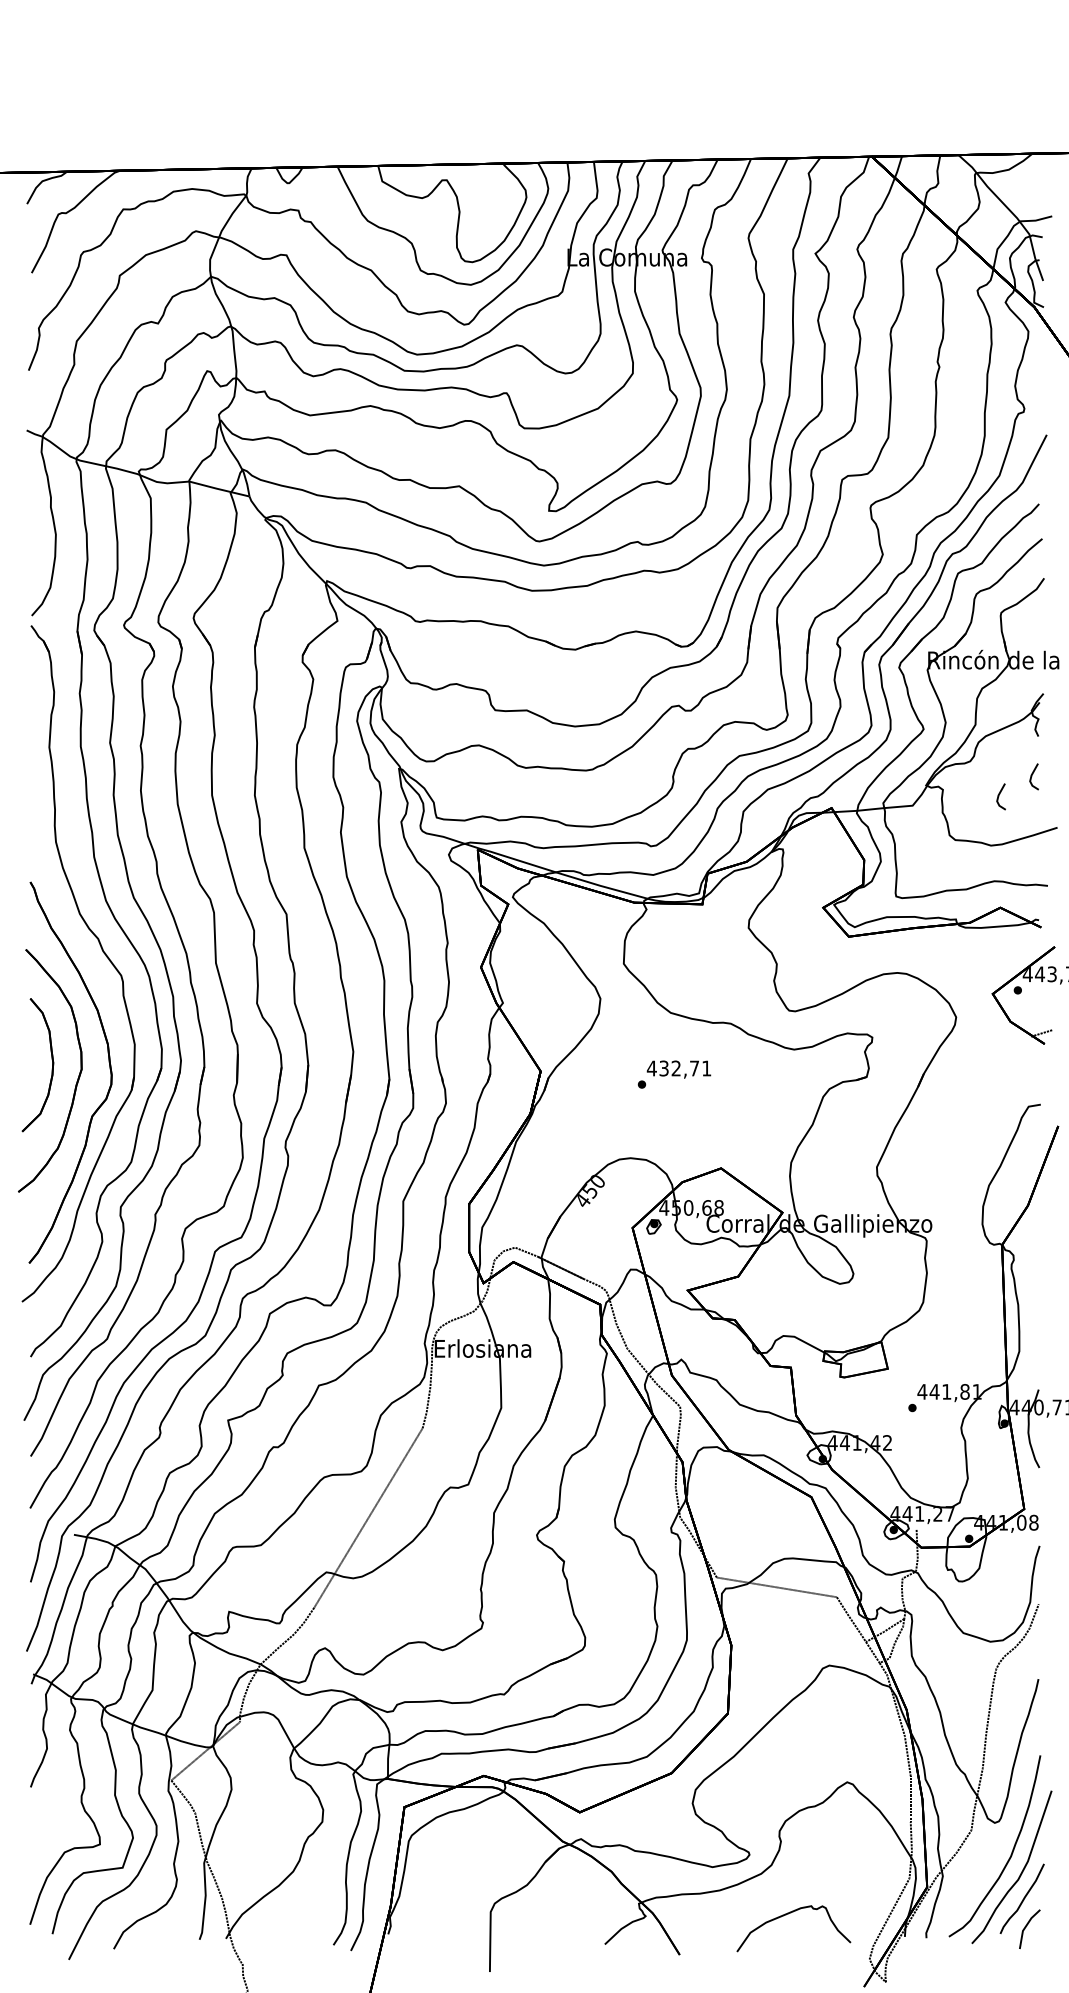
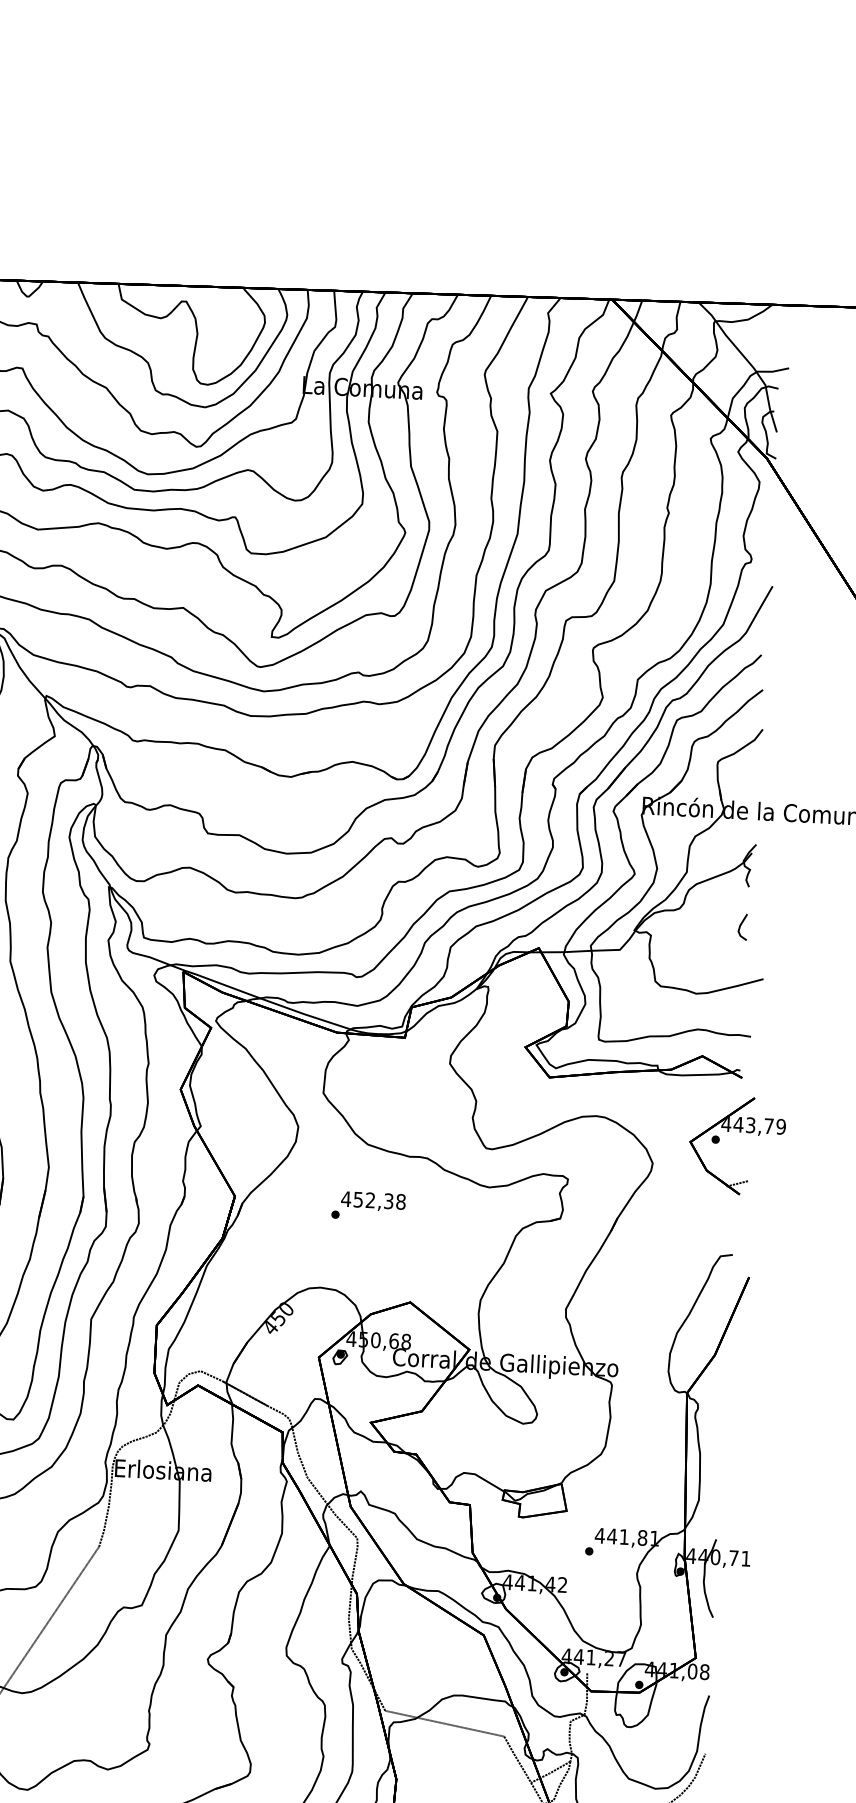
line: (999, 796) -> (707, 945), removed
text: (685, 1068) -> (379, 1200), 432,71 -> 452,38

